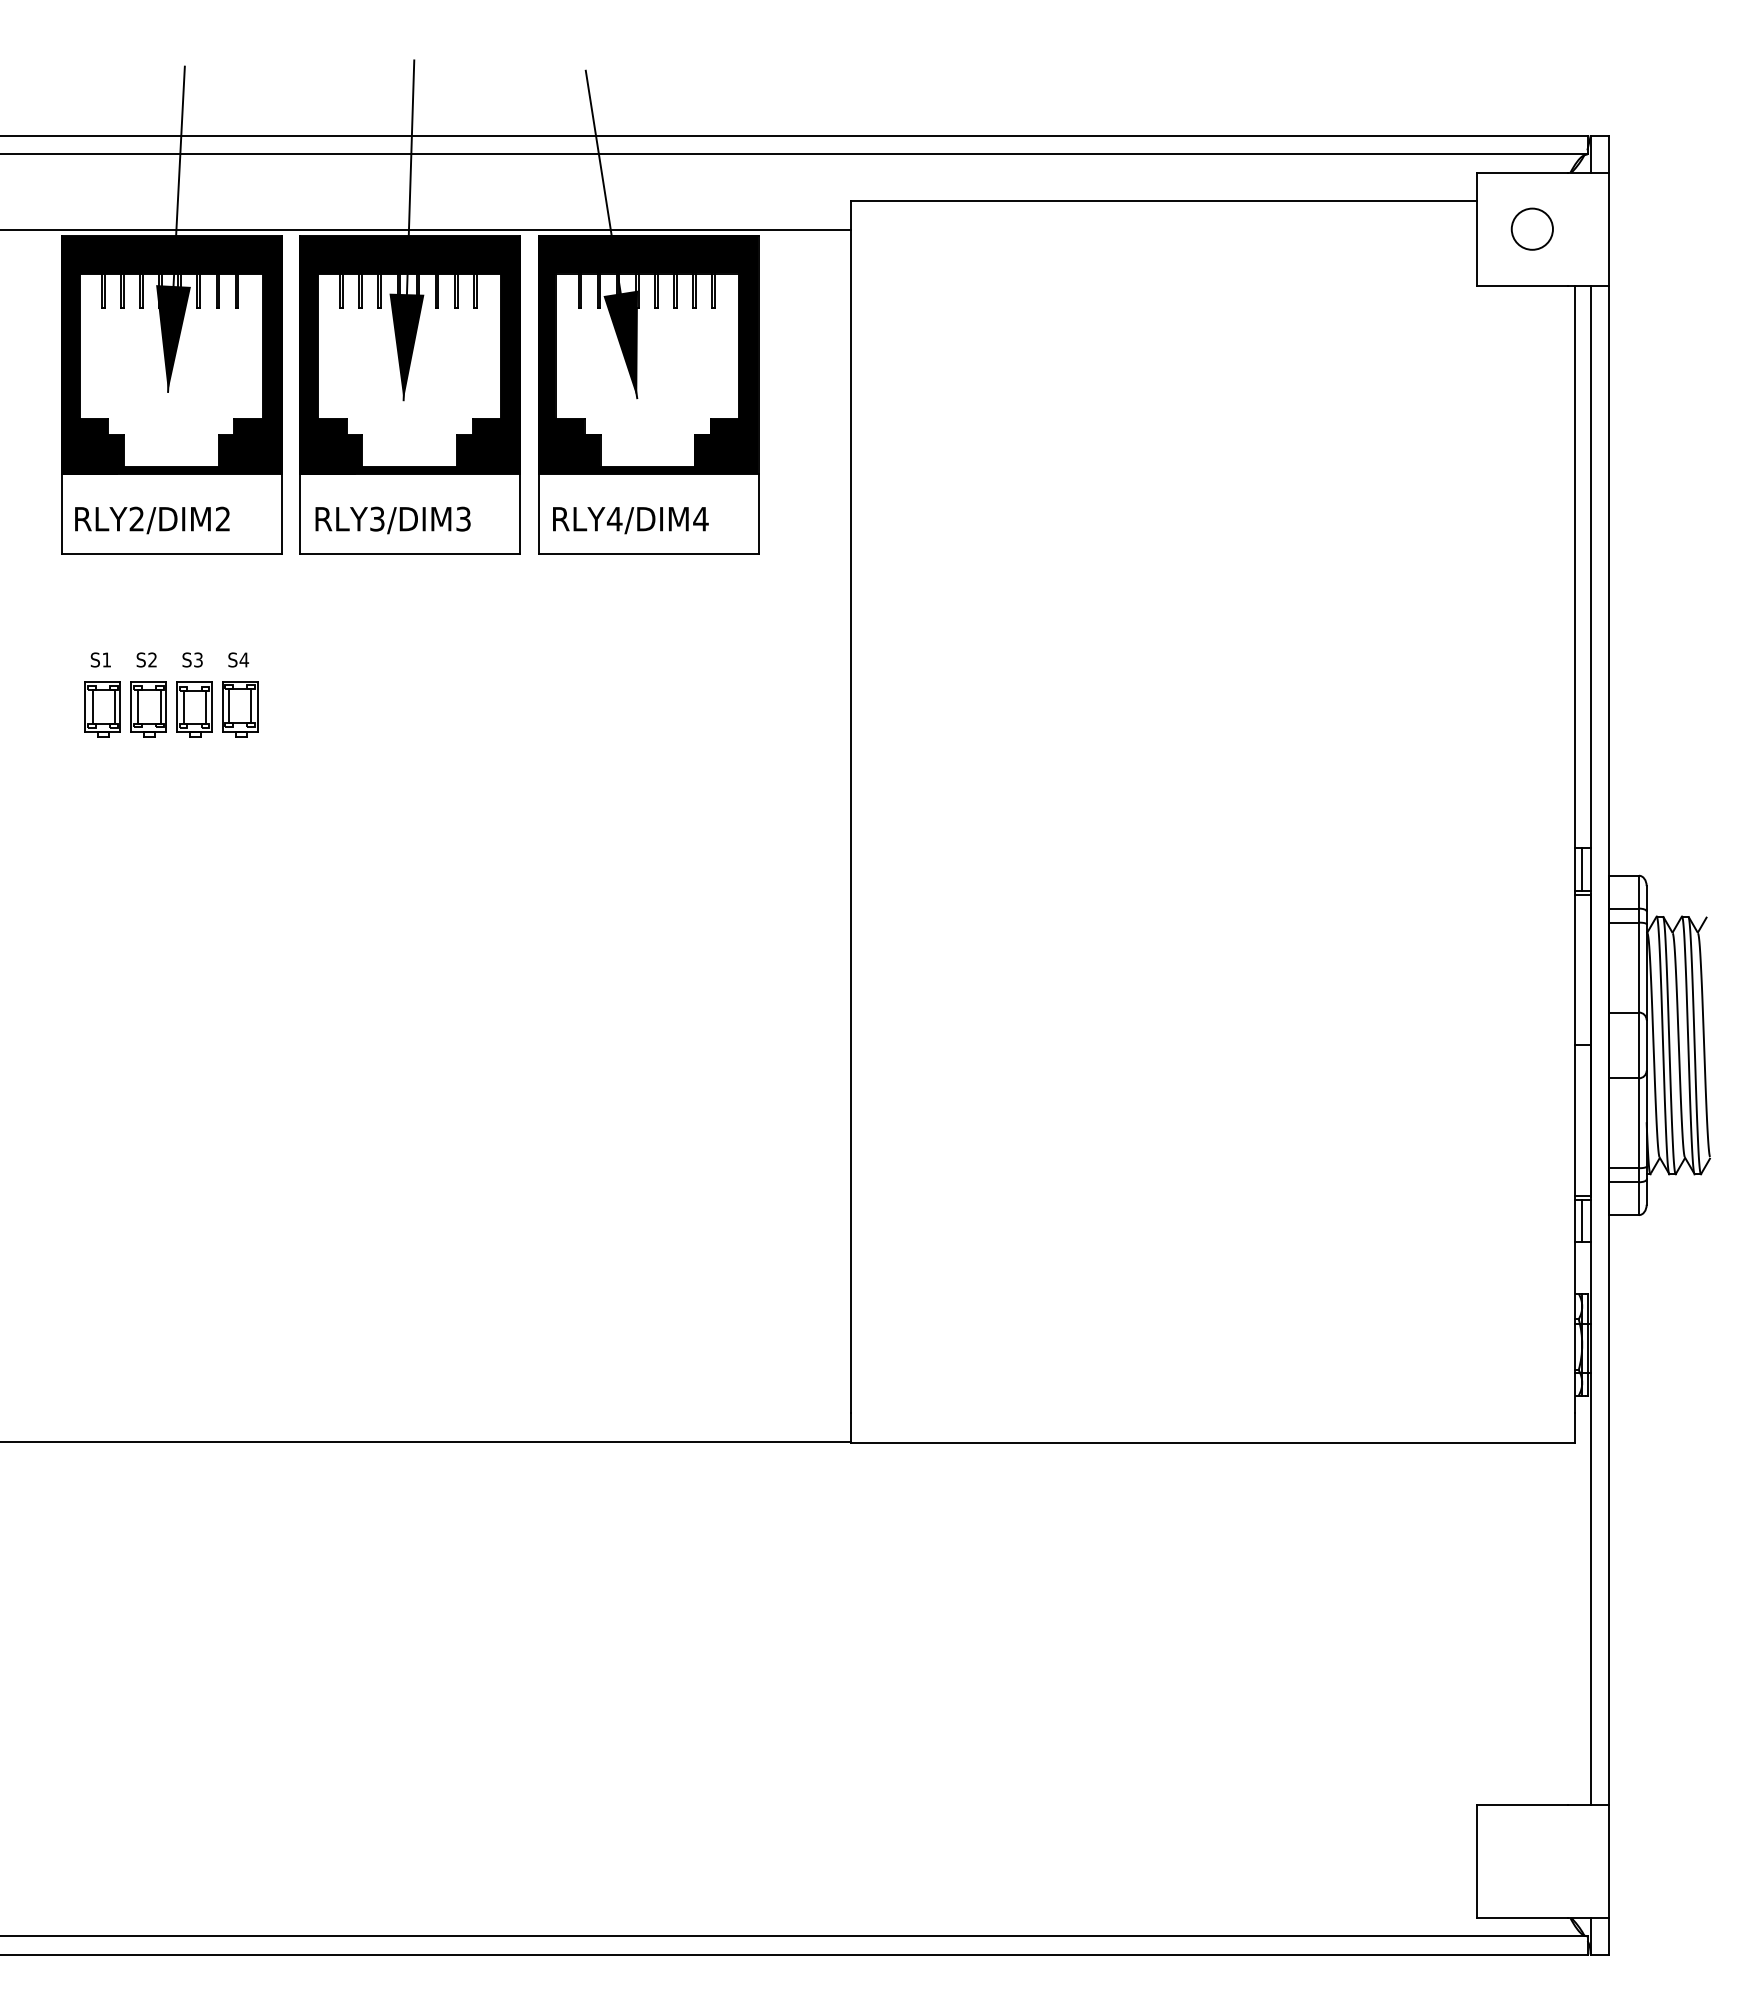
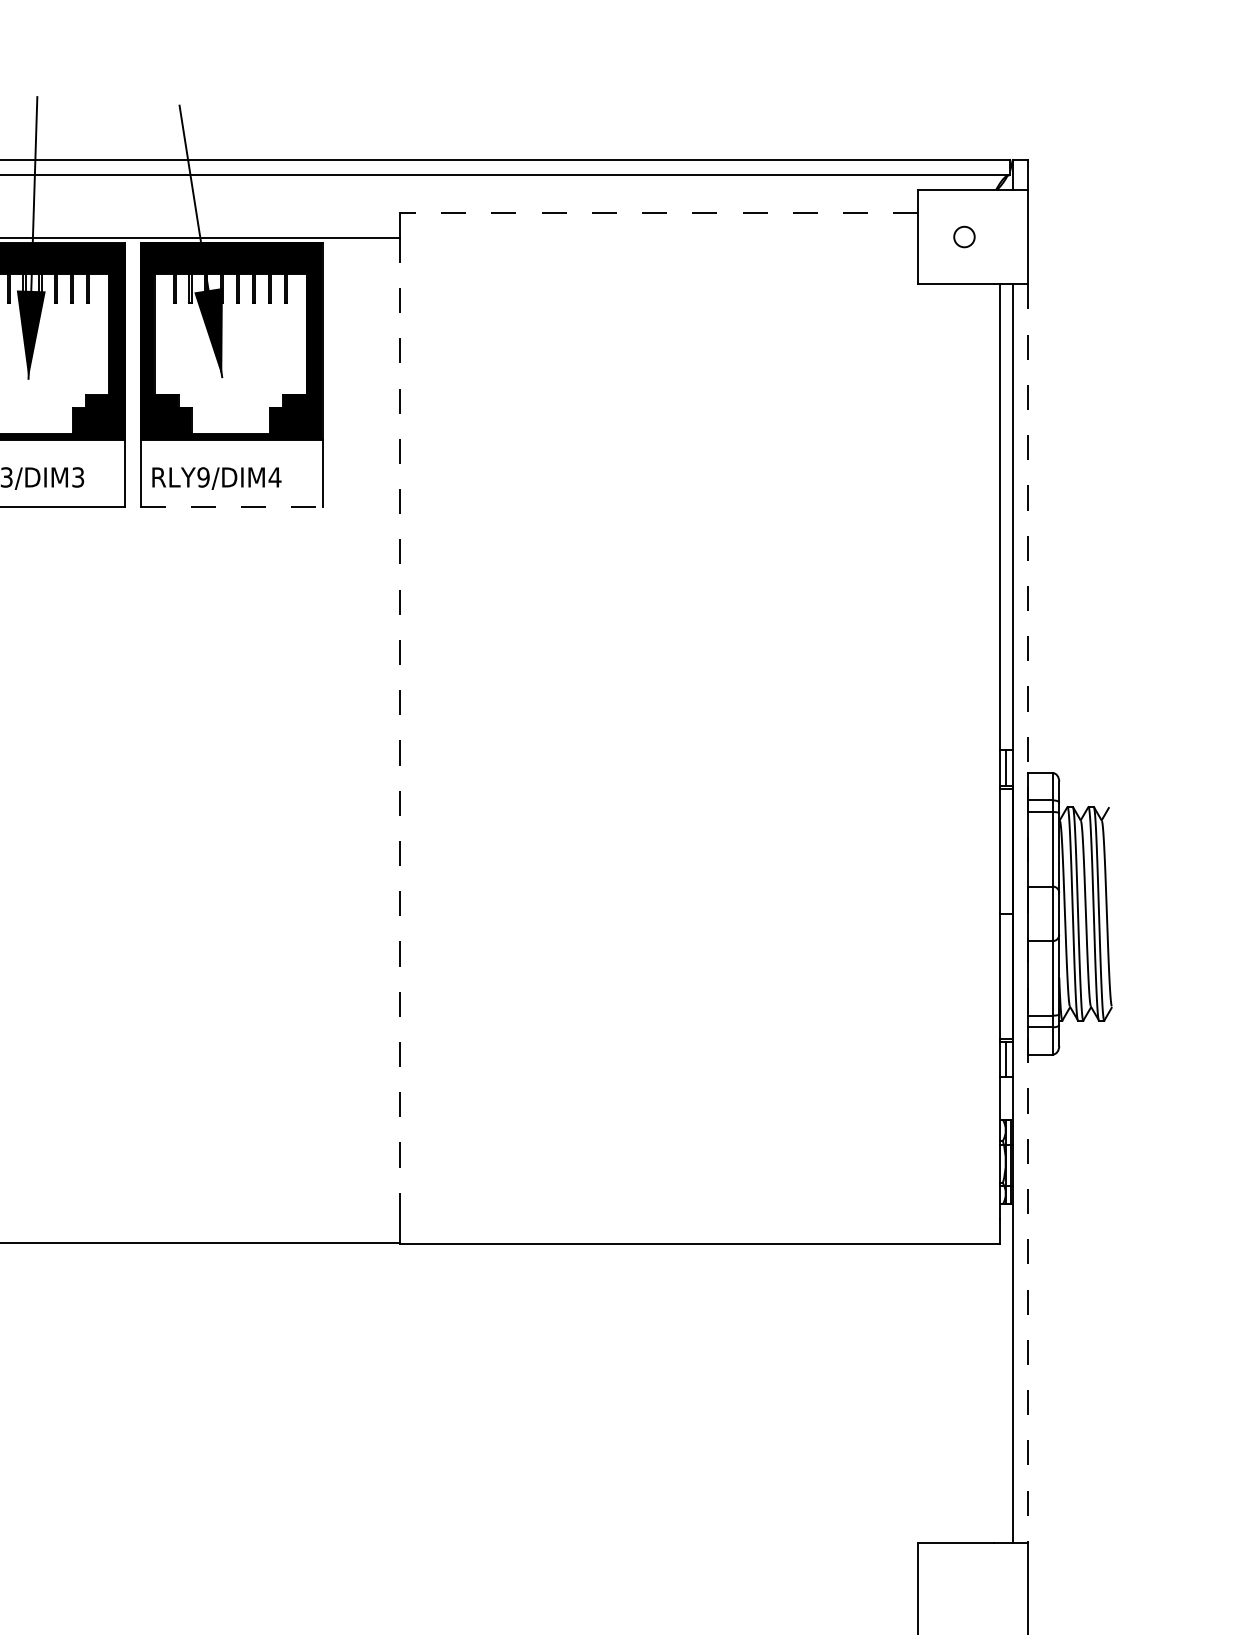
line: (1164, 200) -> (659, 213), solid -> dashed
circle: (1531, 228) -> (963, 236), size x0.6
text: (614, 518) -> (203, 476), RLY4/DIM4 -> RLY9/DIM4
line: (649, 554) -> (232, 506), solid -> dashed
line: (851, 821) -> (399, 728), solid -> dashed
line: (1608, 1045) -> (1027, 913), solid -> dashed

